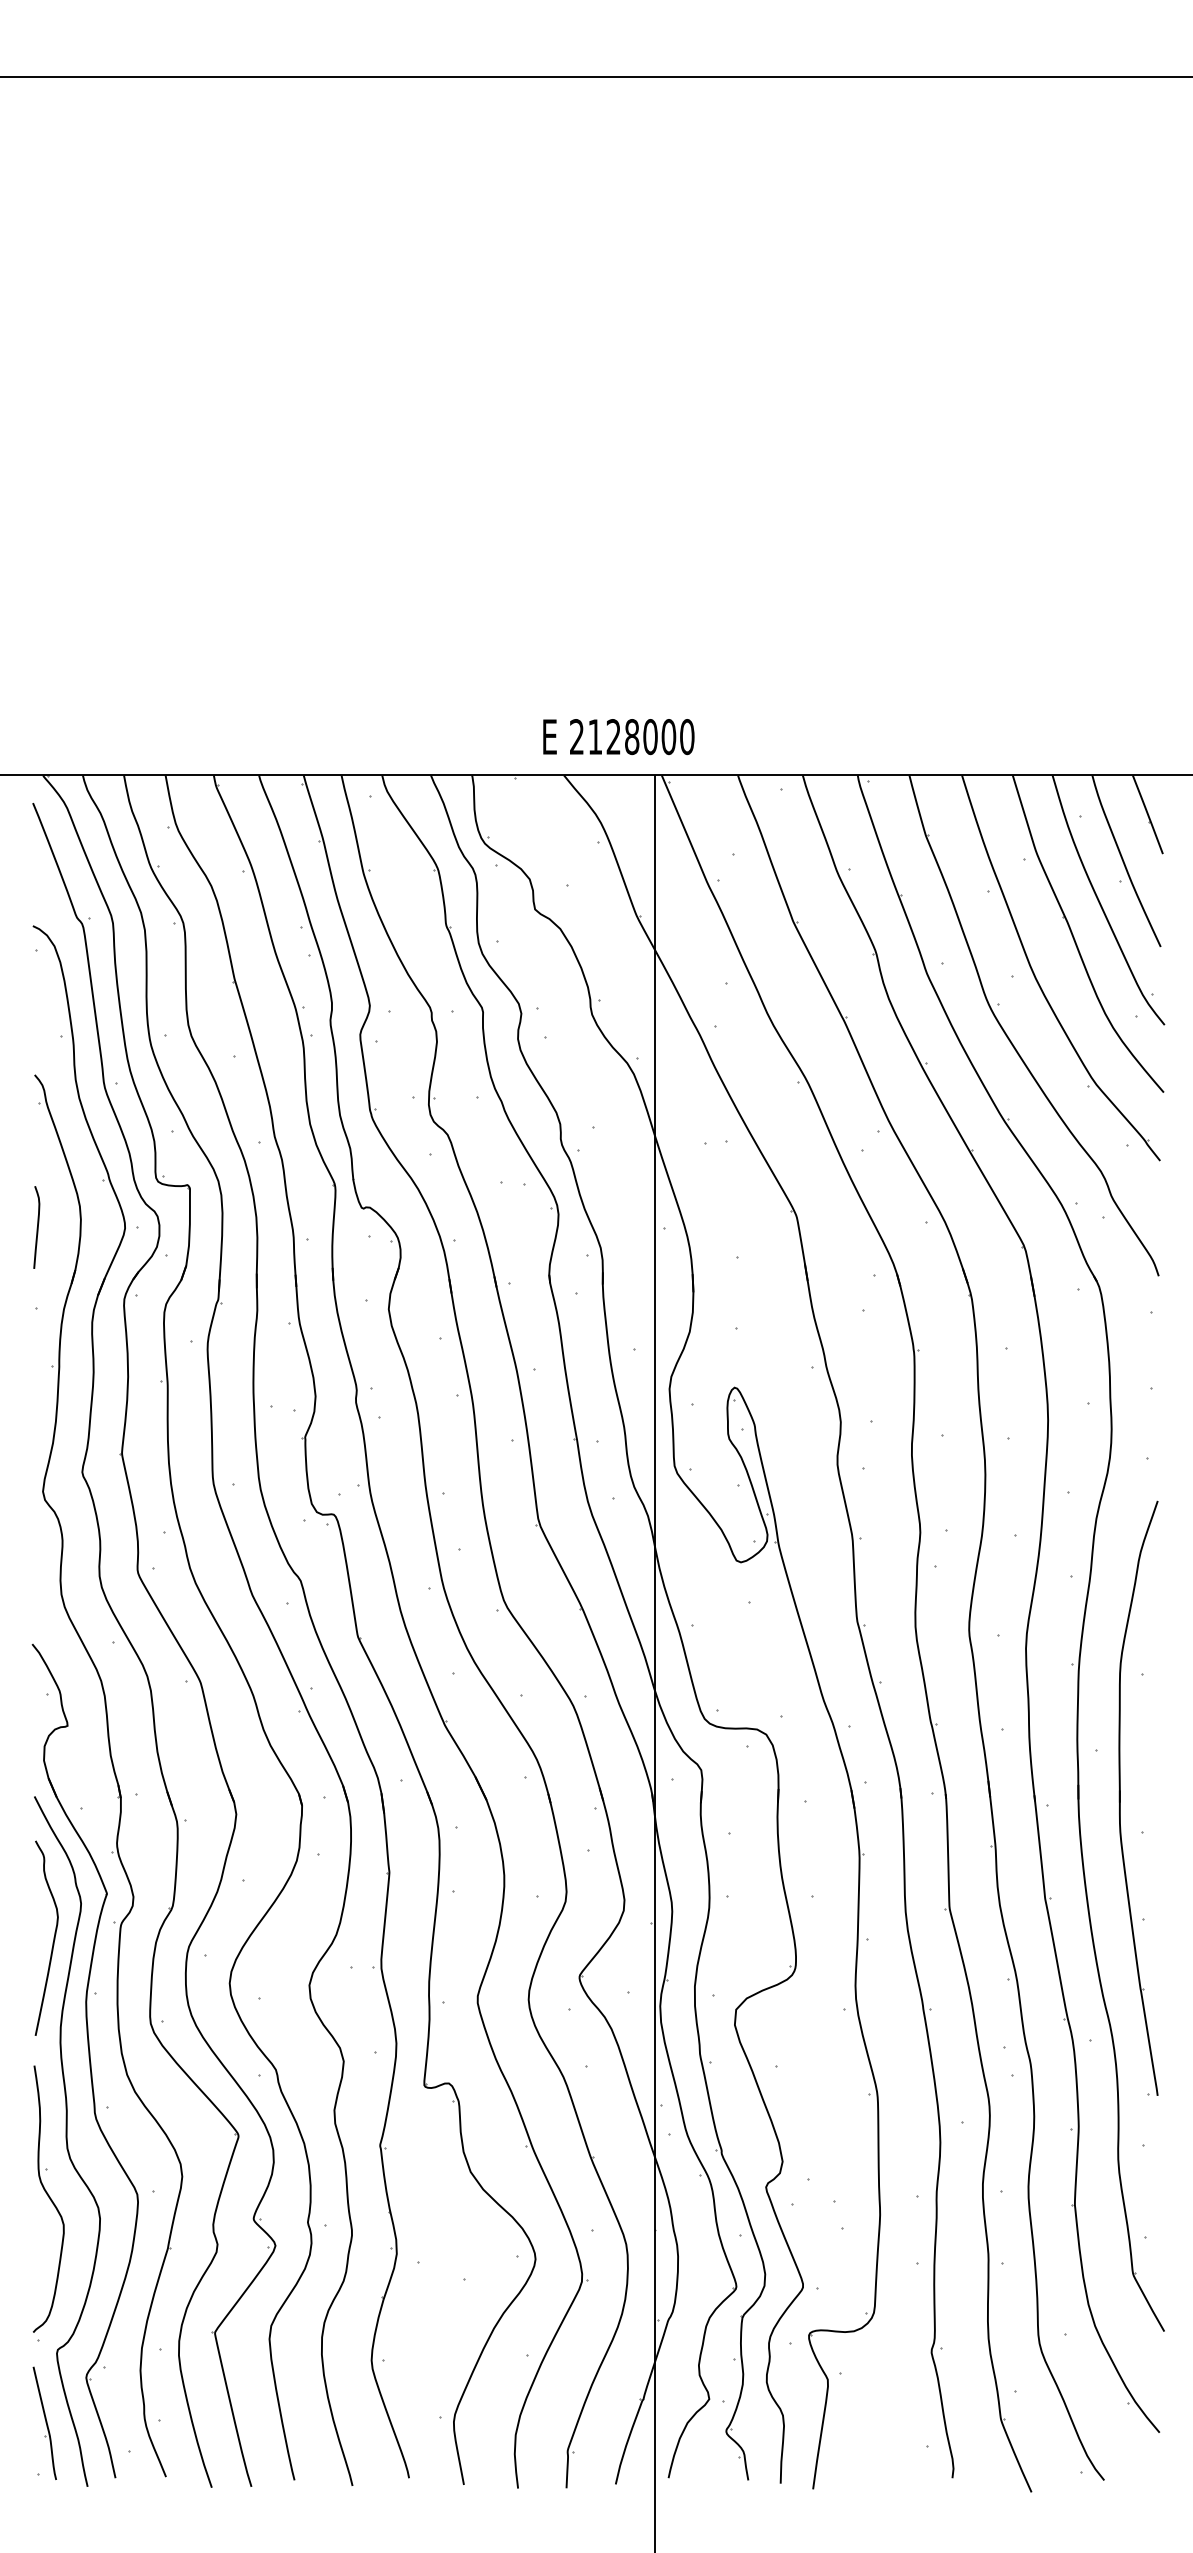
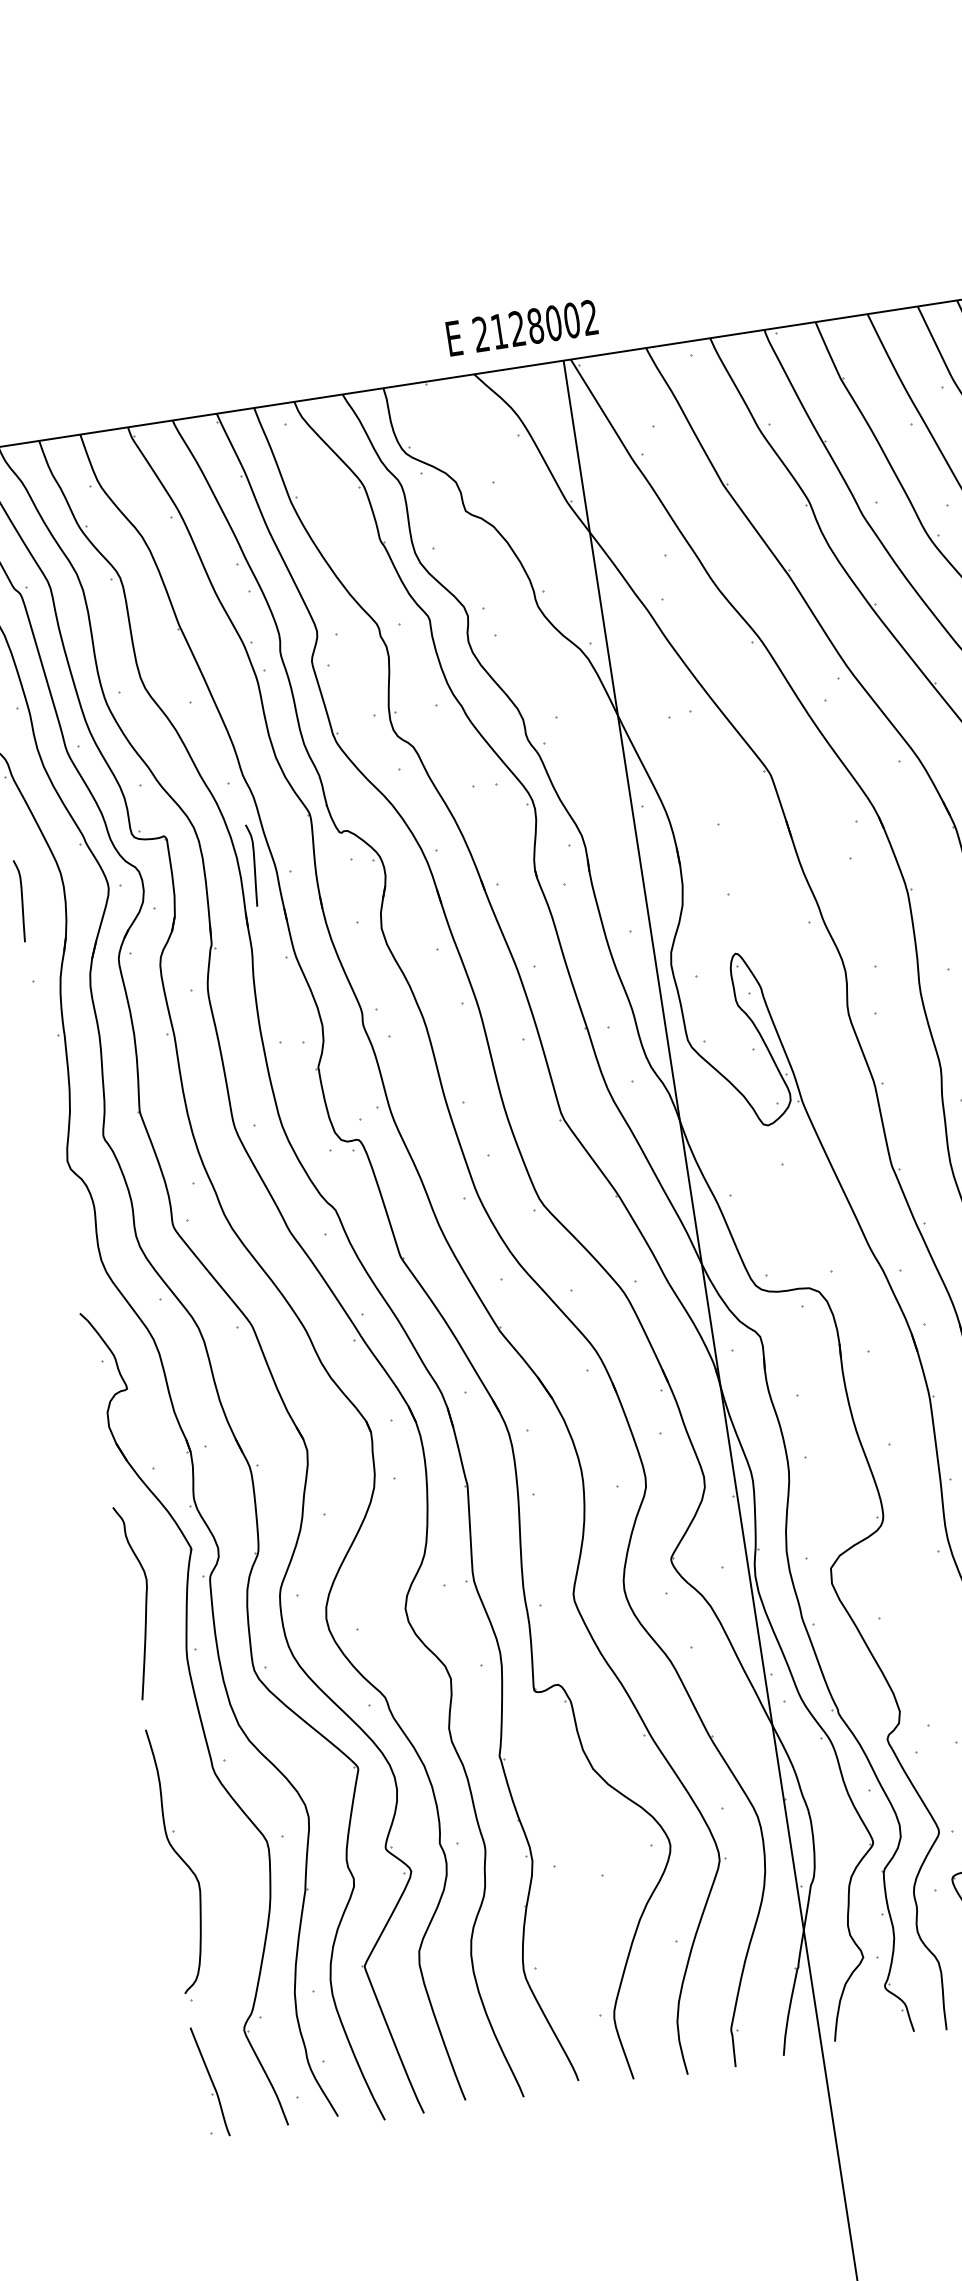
text: (687, 737) -> (590, 318), 2128000 -> 2128002
curve: (271, 1227) -> (253, 865), added
curve: (67, 2141) -> (189, 1799), removed

